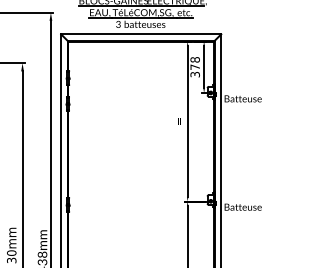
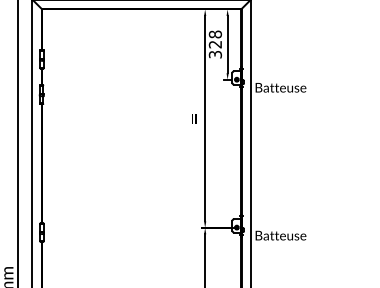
text: (194, 66) -> (214, 43), 378 -> 328

